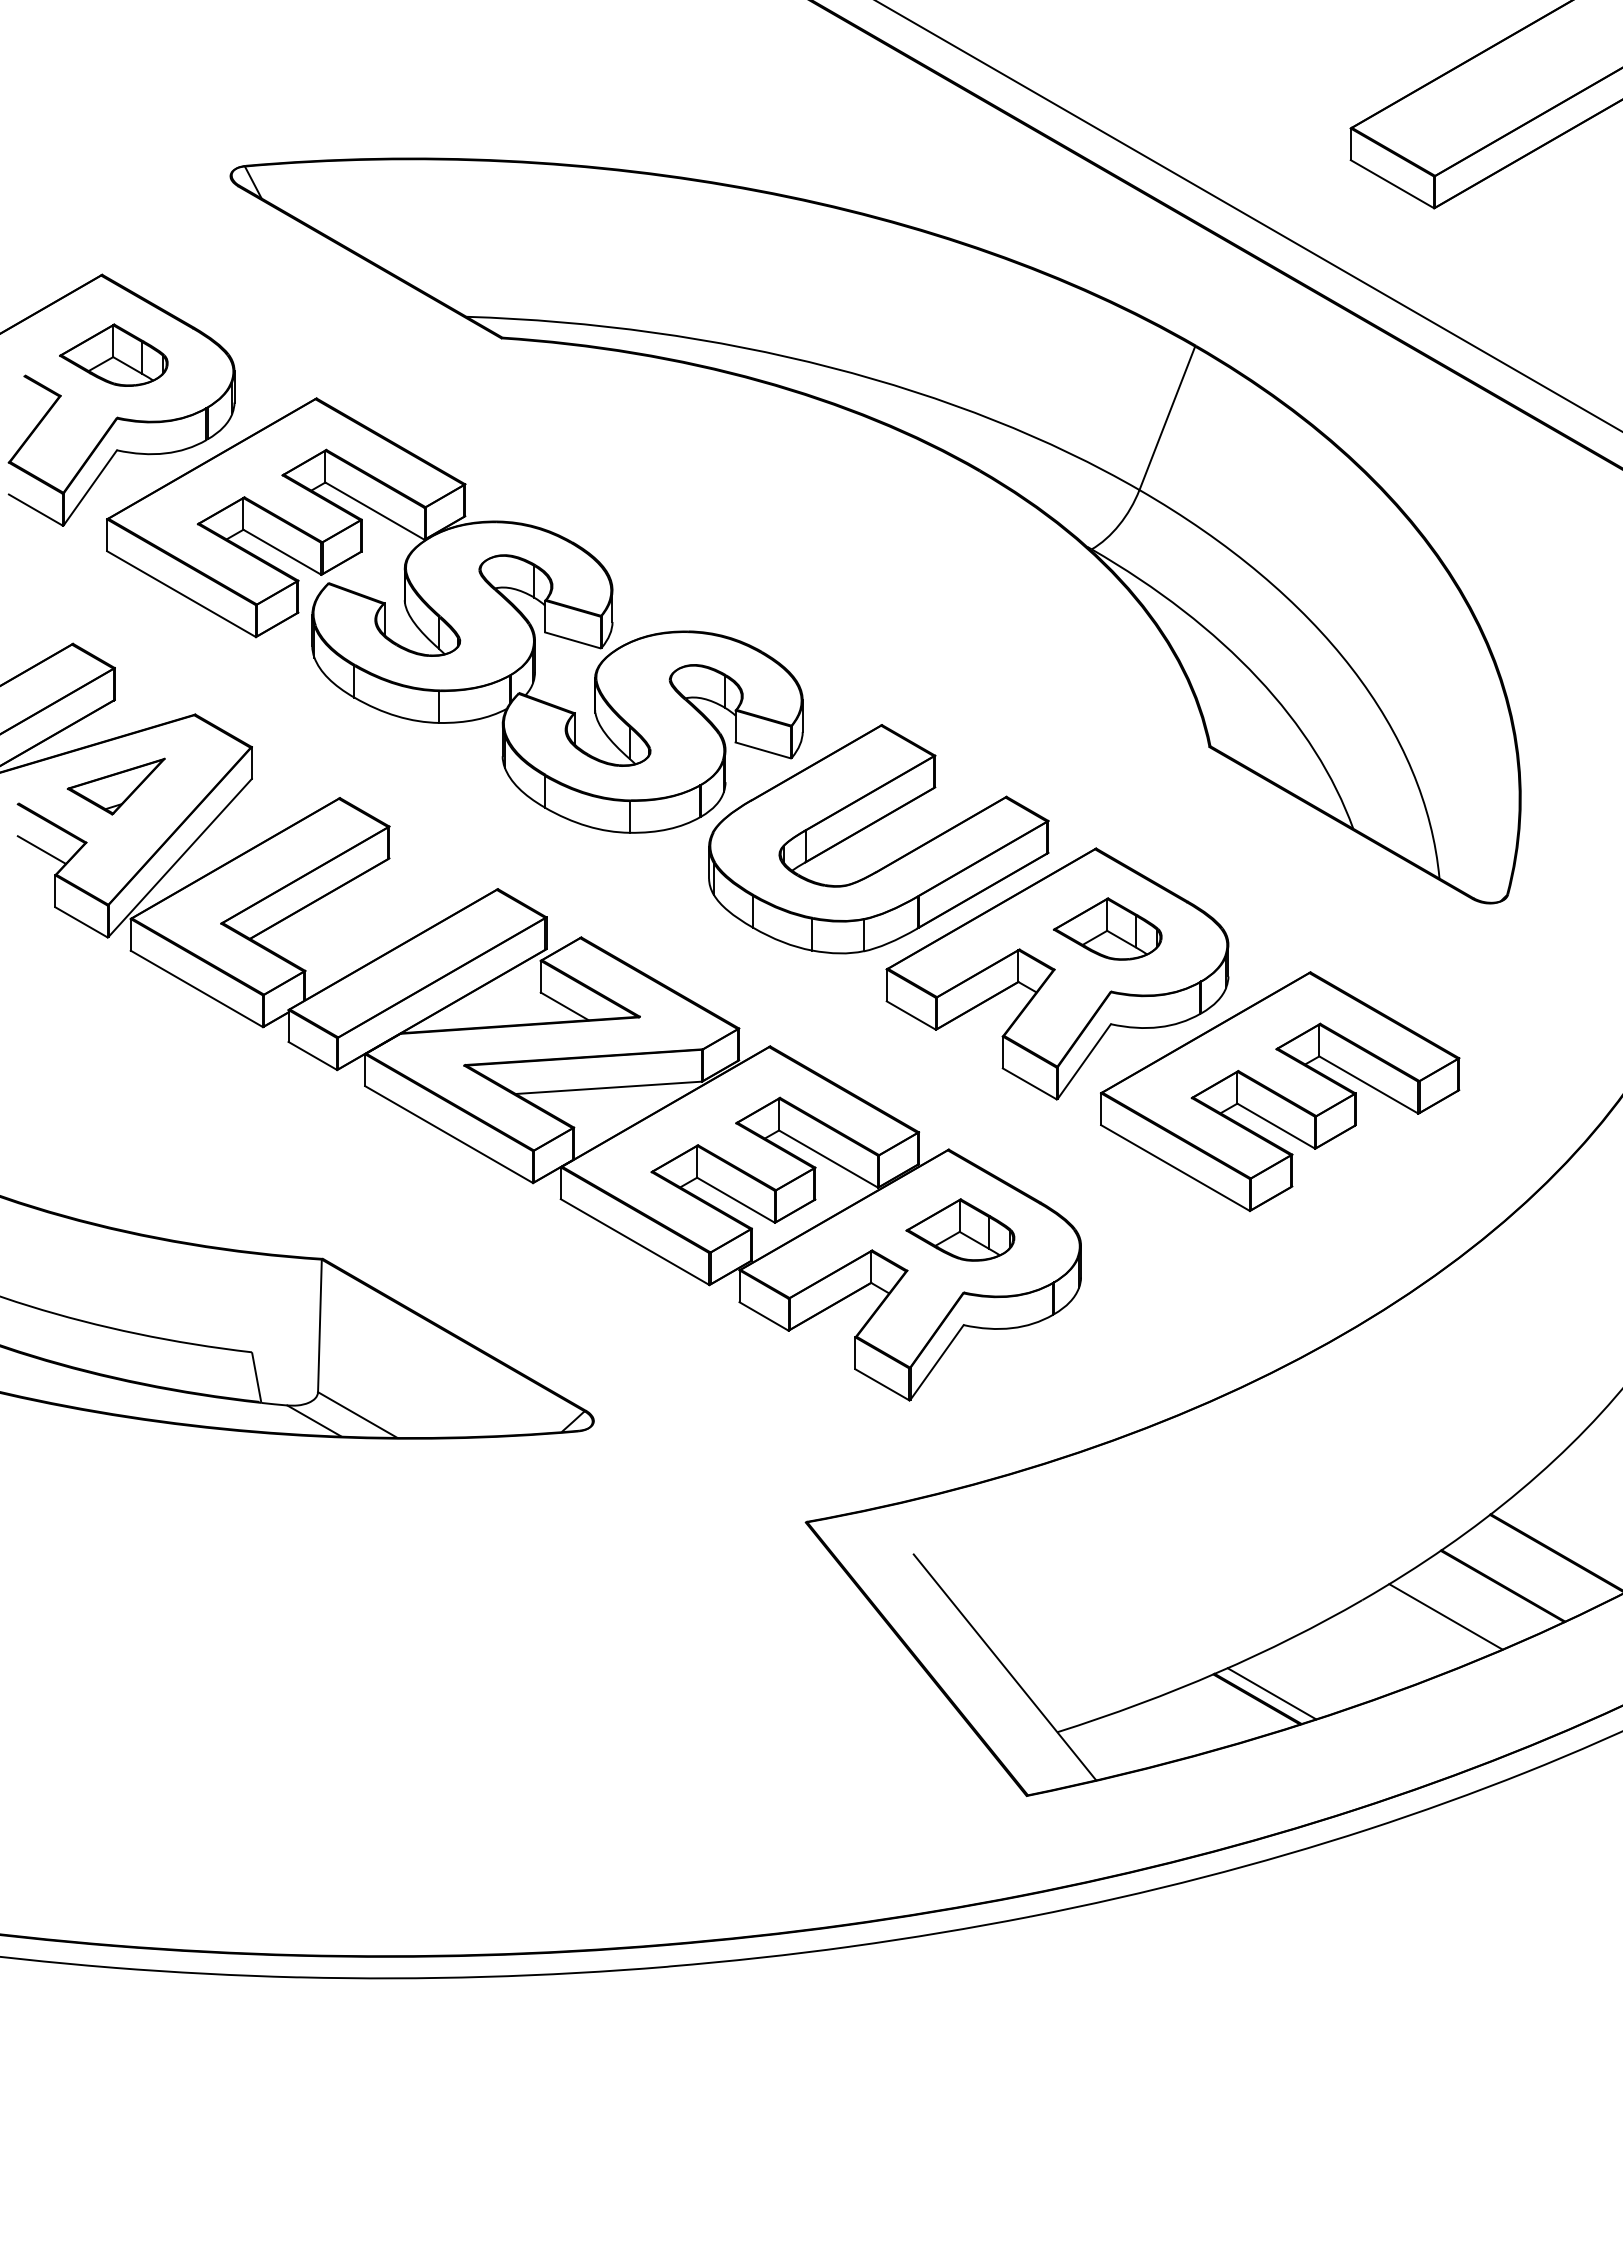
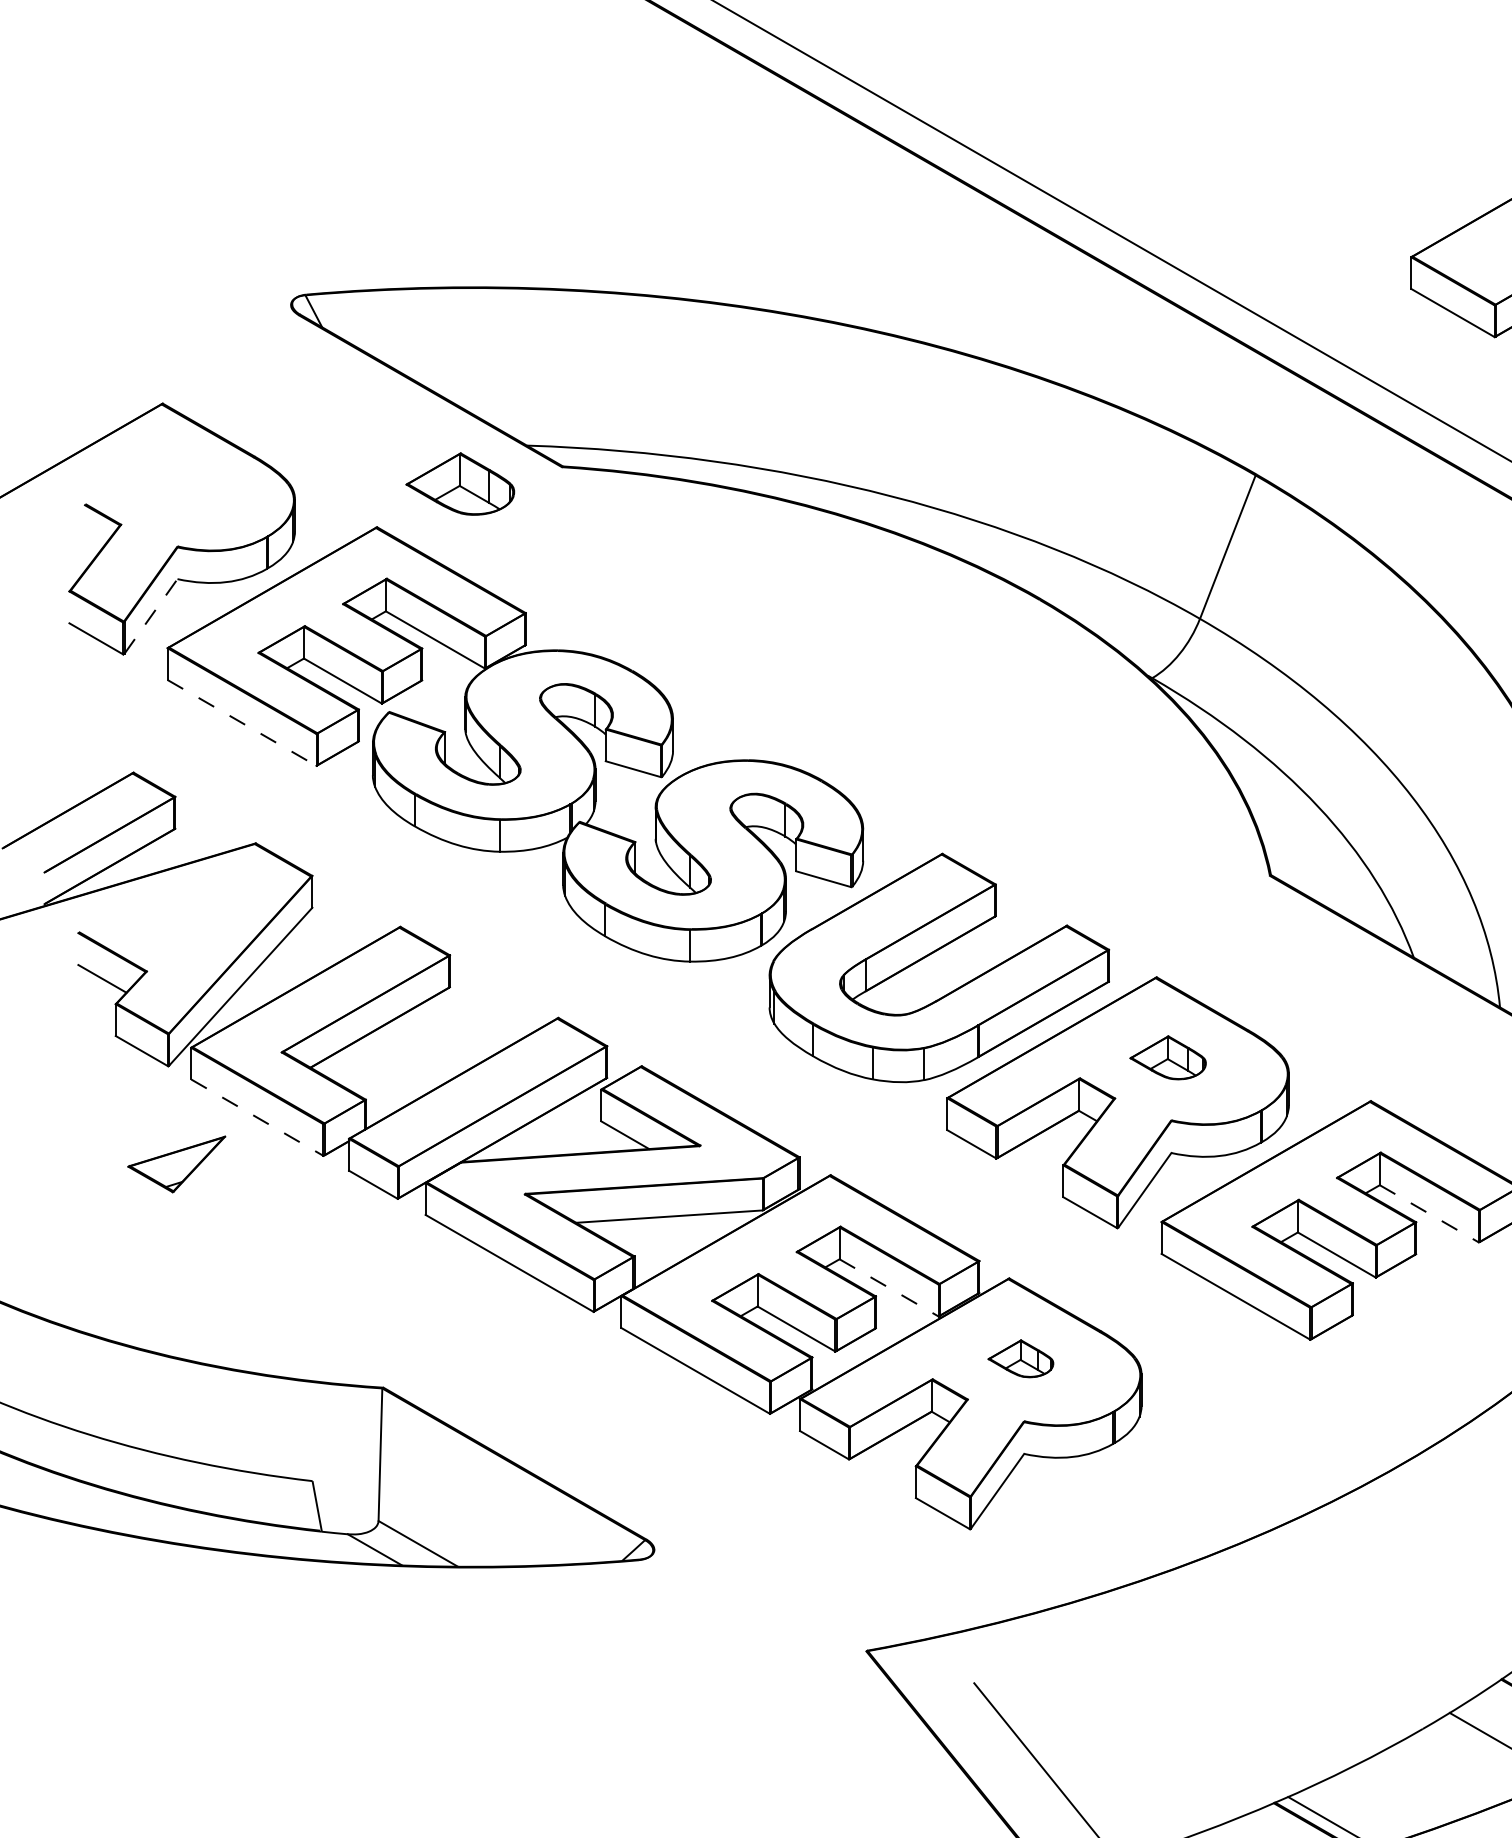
part: (113, 354) -> (460, 483), moved
line: (90, 487) -> (151, 616), solid -> dashed
line: (181, 594) -> (242, 723), solid -> dashed
part: (116, 786) -> (177, 1164), moved
part: (1107, 928) -> (1168, 1057), size x0.7
line: (197, 989) -> (258, 1118), solid -> dashed
line: (1369, 1085) -> (1430, 1214), solid -> dashed
line: (829, 1159) -> (890, 1288), solid -> dashed
part: (960, 1229) -> (1021, 1358), size x0.6

